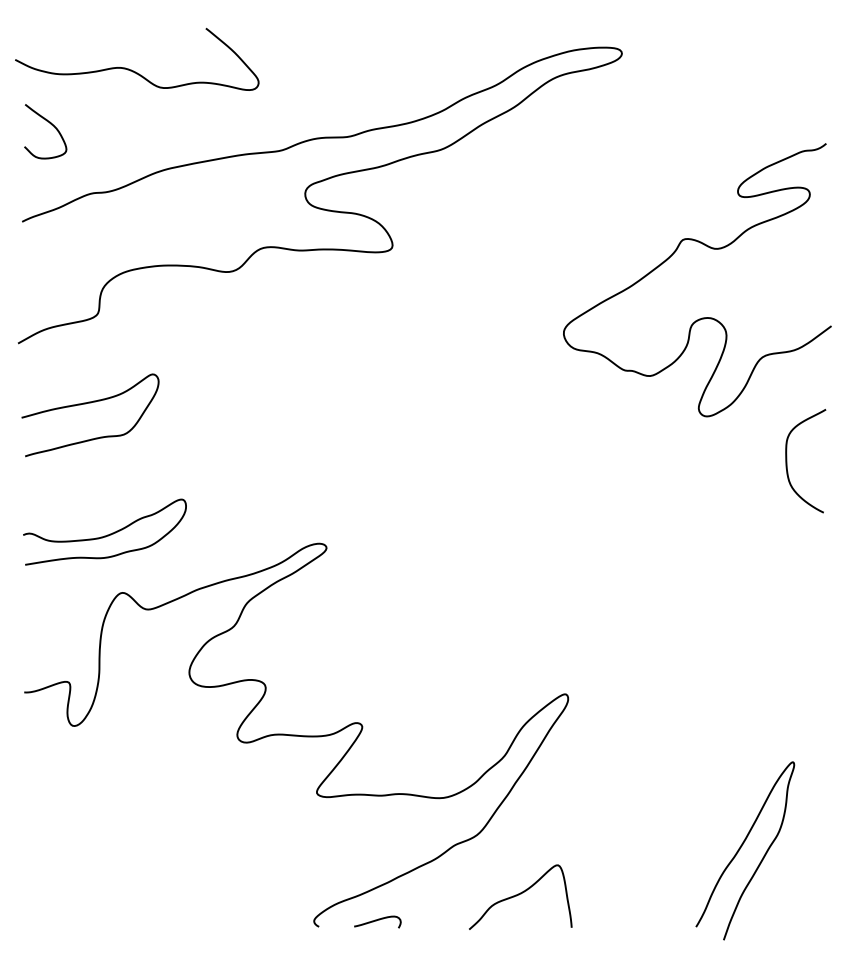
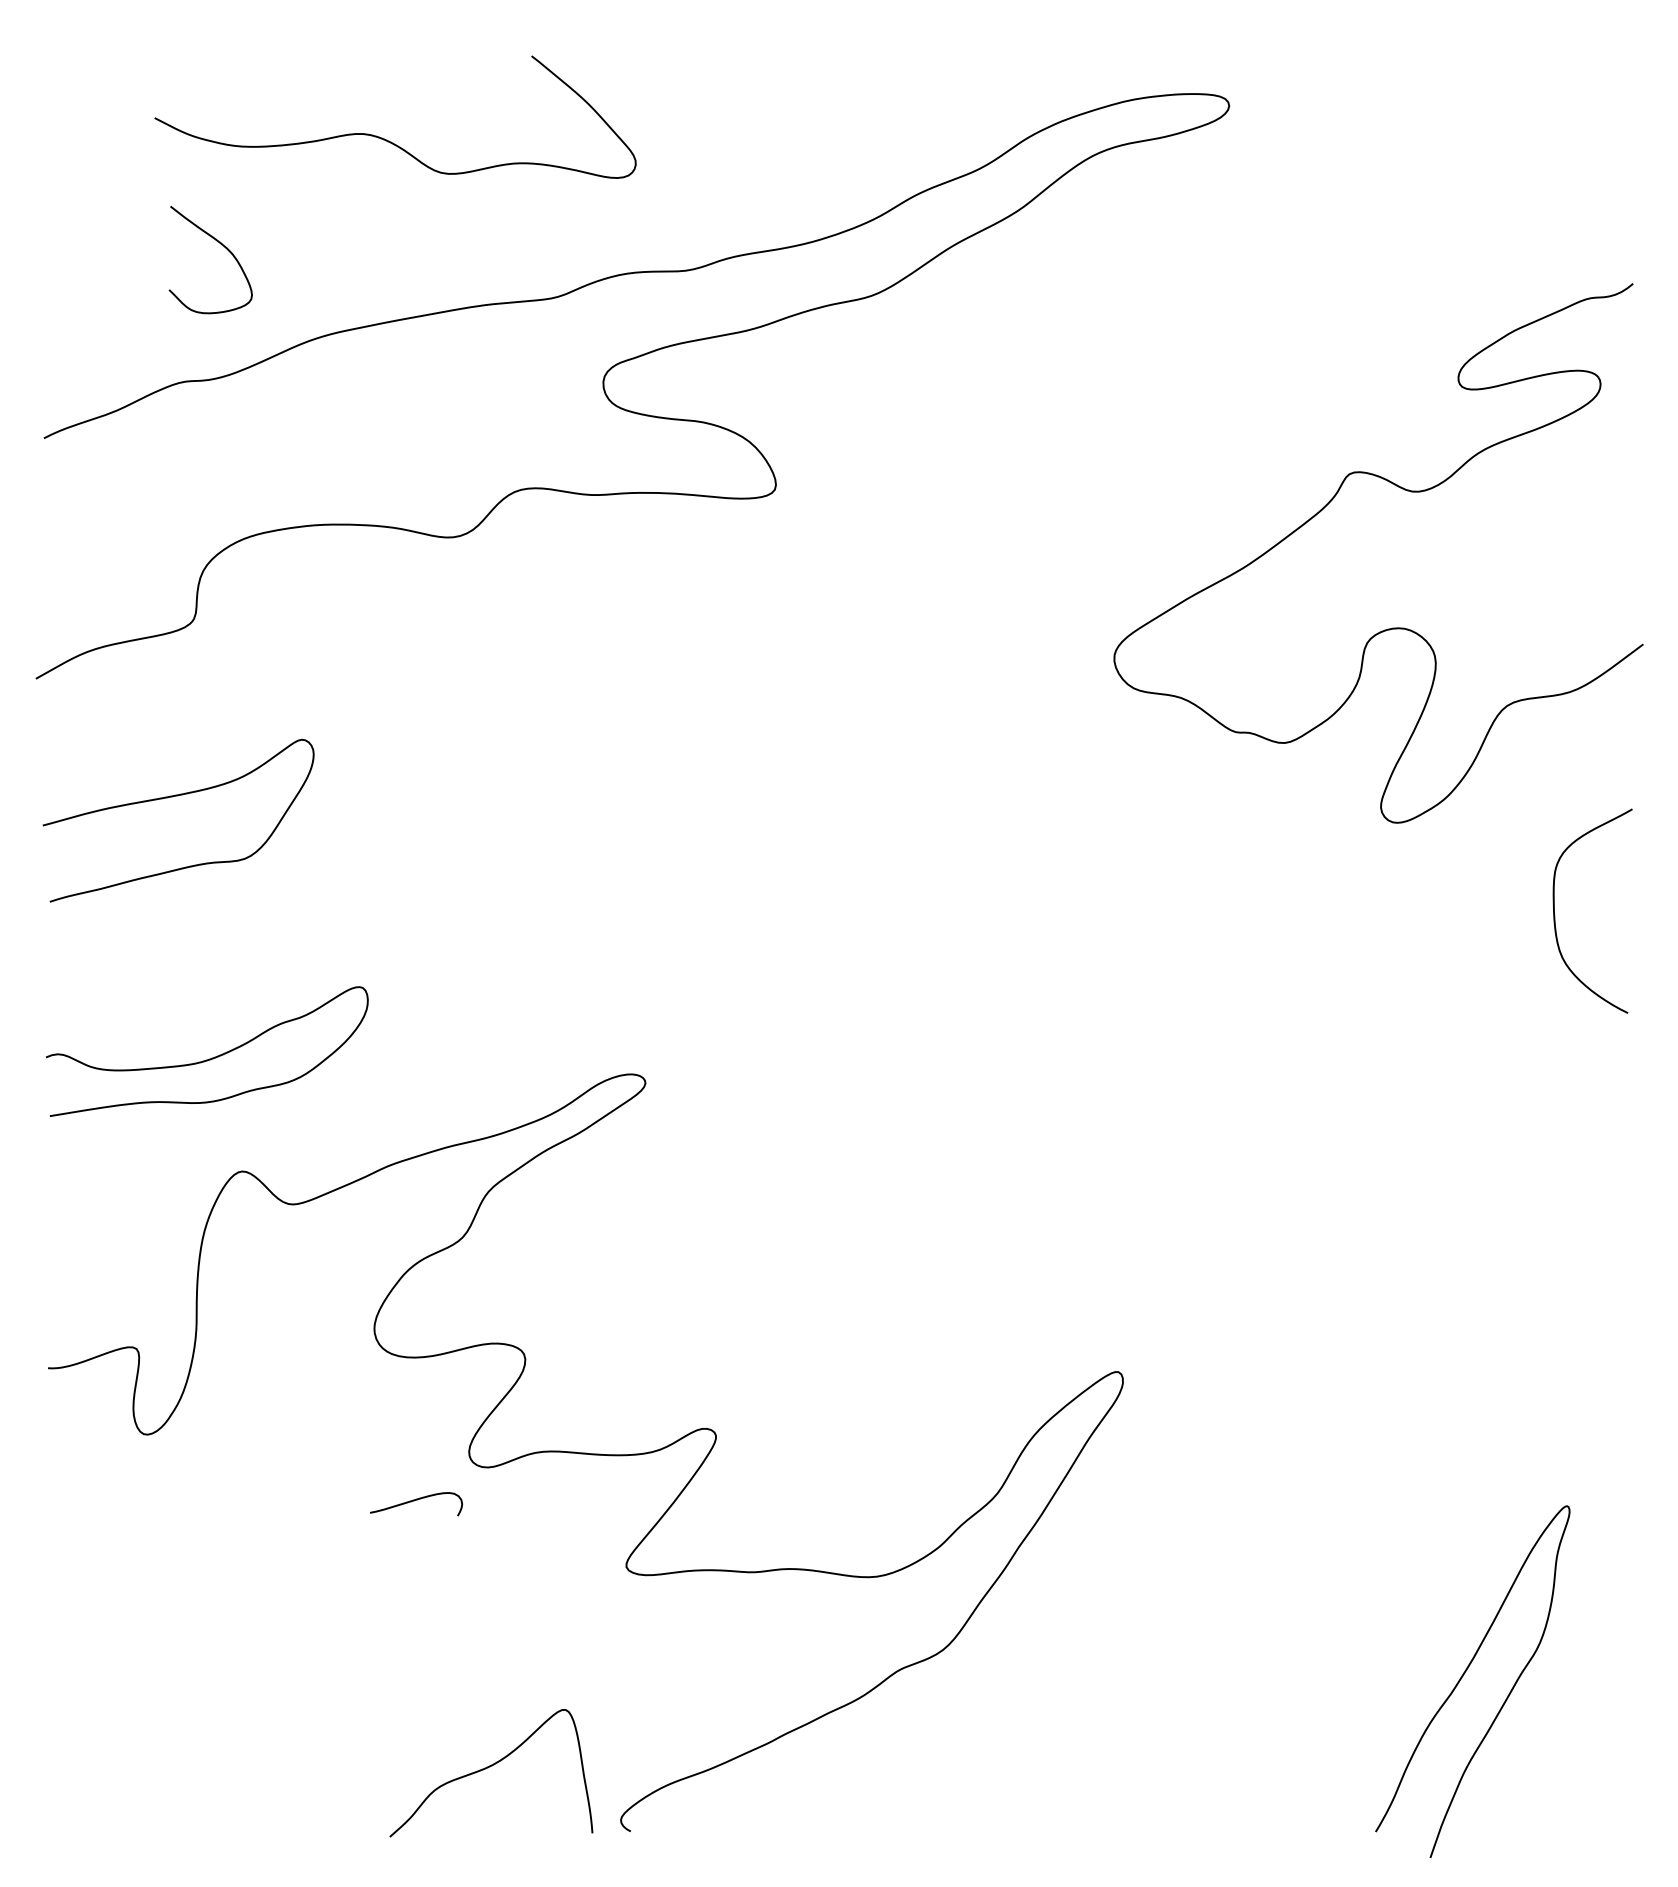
curve: (131, 69) -> (384, 137), moved
curve: (51, 125) -> (222, 247), moved
curve: (519, 895) -> (489, 1769), moved
curve: (377, 920) -> (416, 1500), moved

